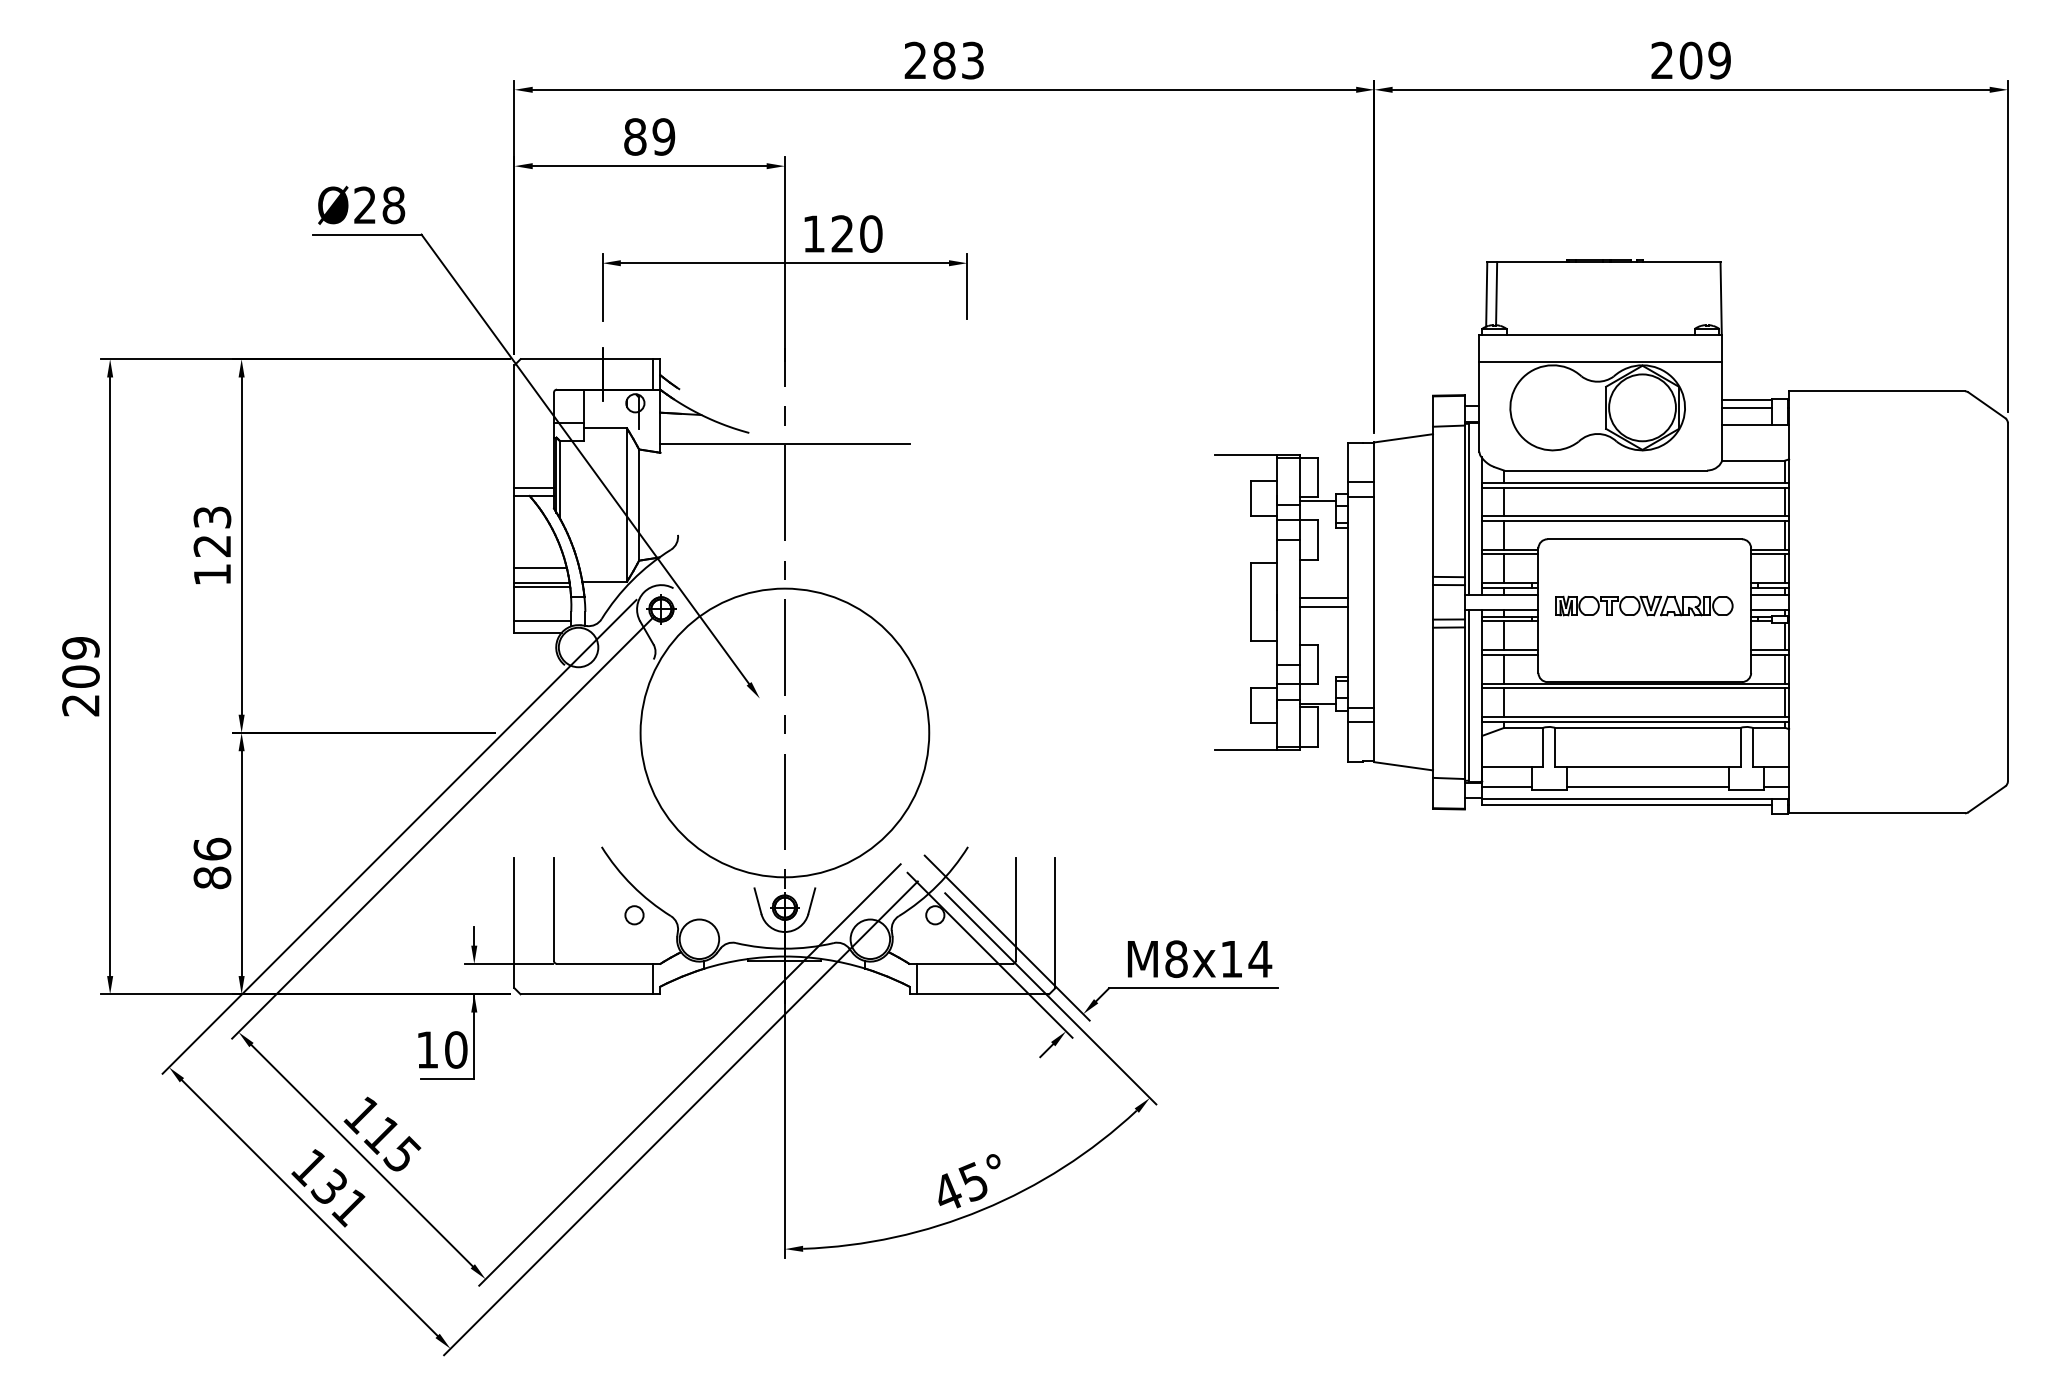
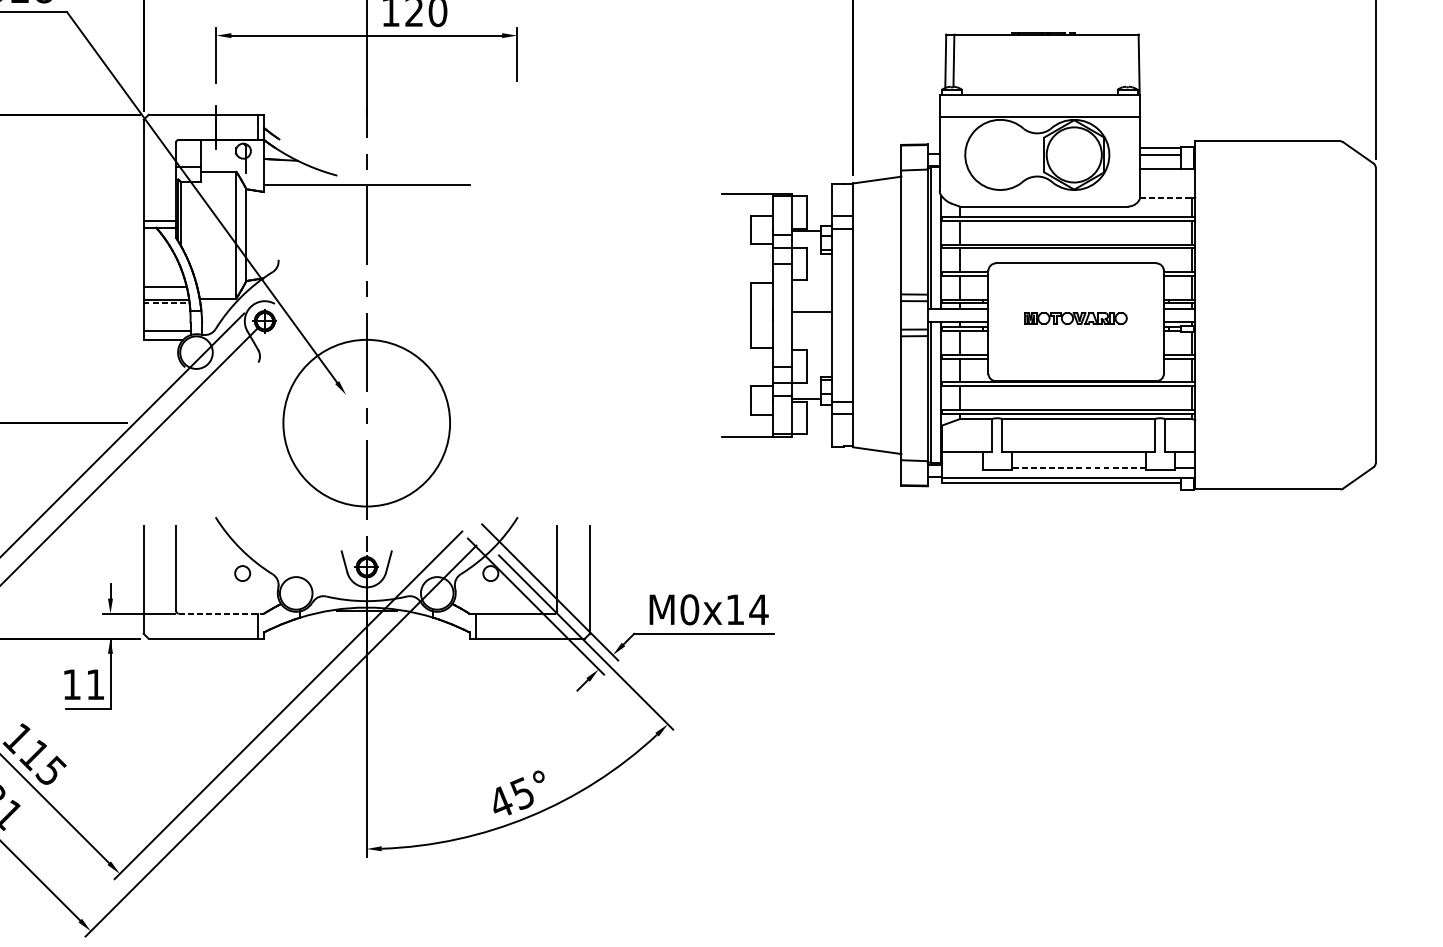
line: (1753, 460) -> (1165, 198), solid -> dashed
line: (542, 587) -> (166, 303), solid -> dashed
part: (1644, 605) -> (1075, 318), size x0.7
line: (1323, 606) -> (811, 318), removed
circle: (784, 732) -> (366, 422), size x0.7
line: (1506, 786) -> (962, 467), removed
line: (1647, 786) -> (1078, 467), solid -> dashed
text: (1176, 958) -> (689, 609), M8x14 -> M0x14
line: (608, 963) -> (221, 613), solid -> dashed
text: (456, 1049) -> (95, 684), 10 -> 11

